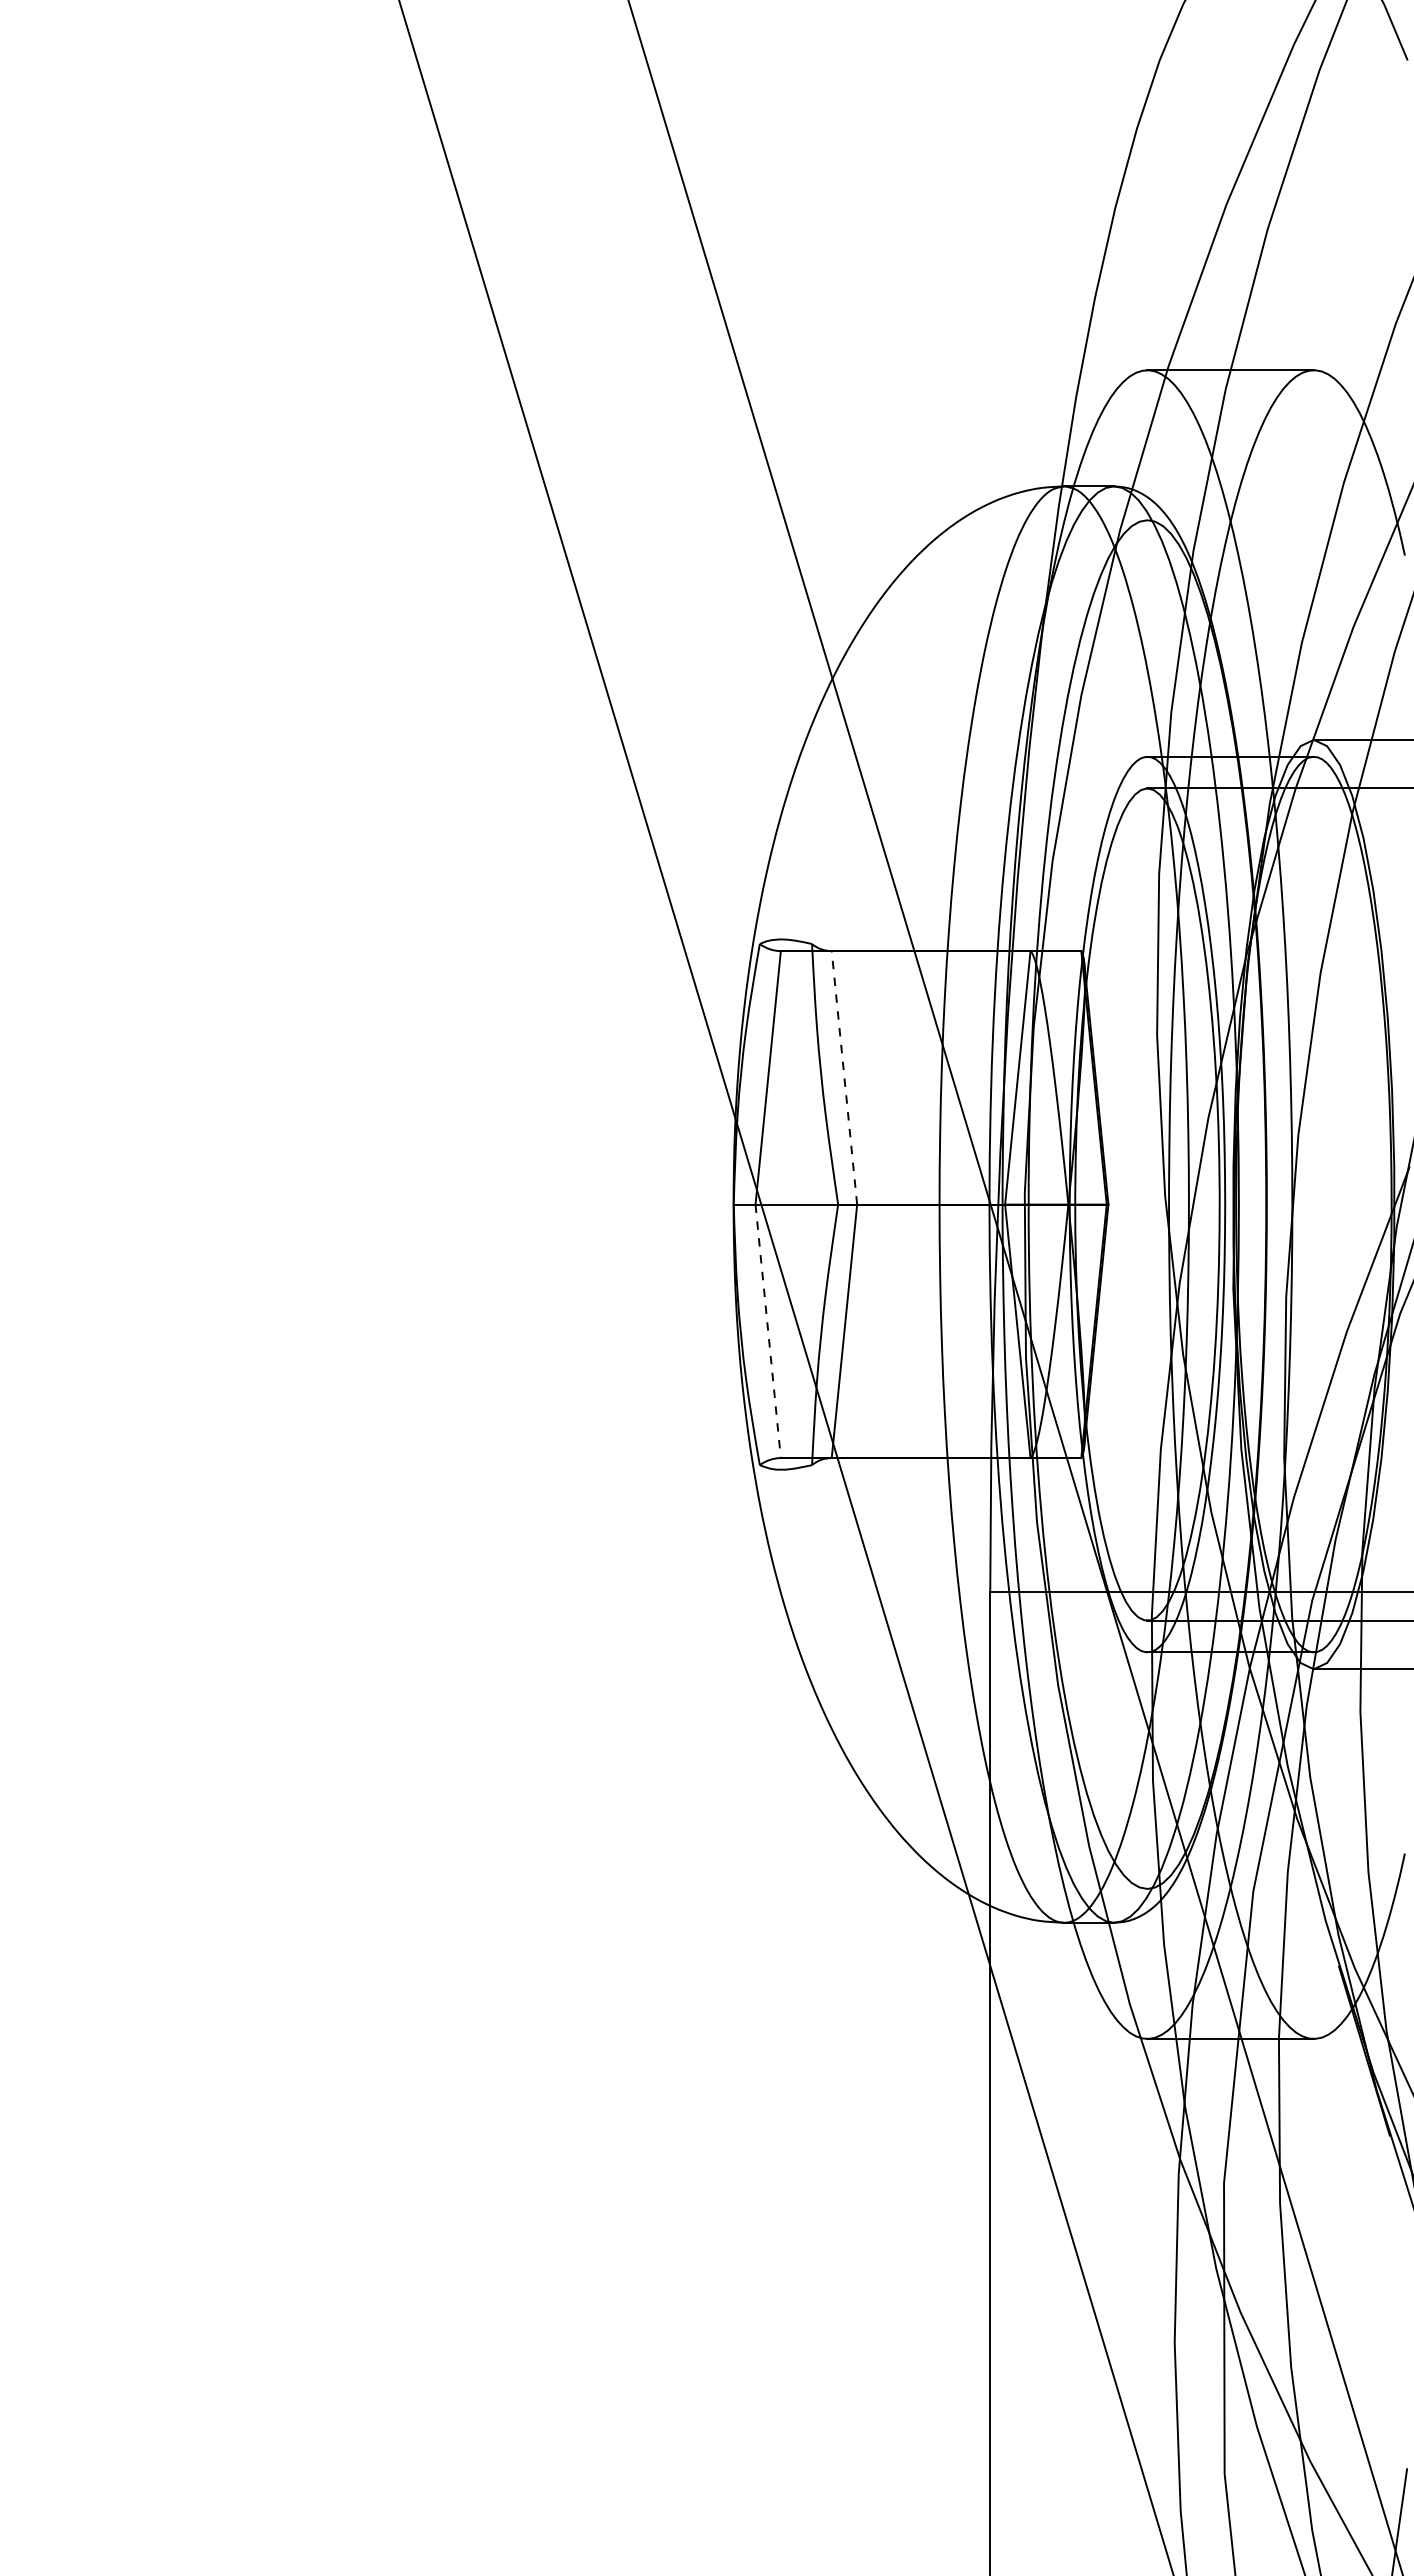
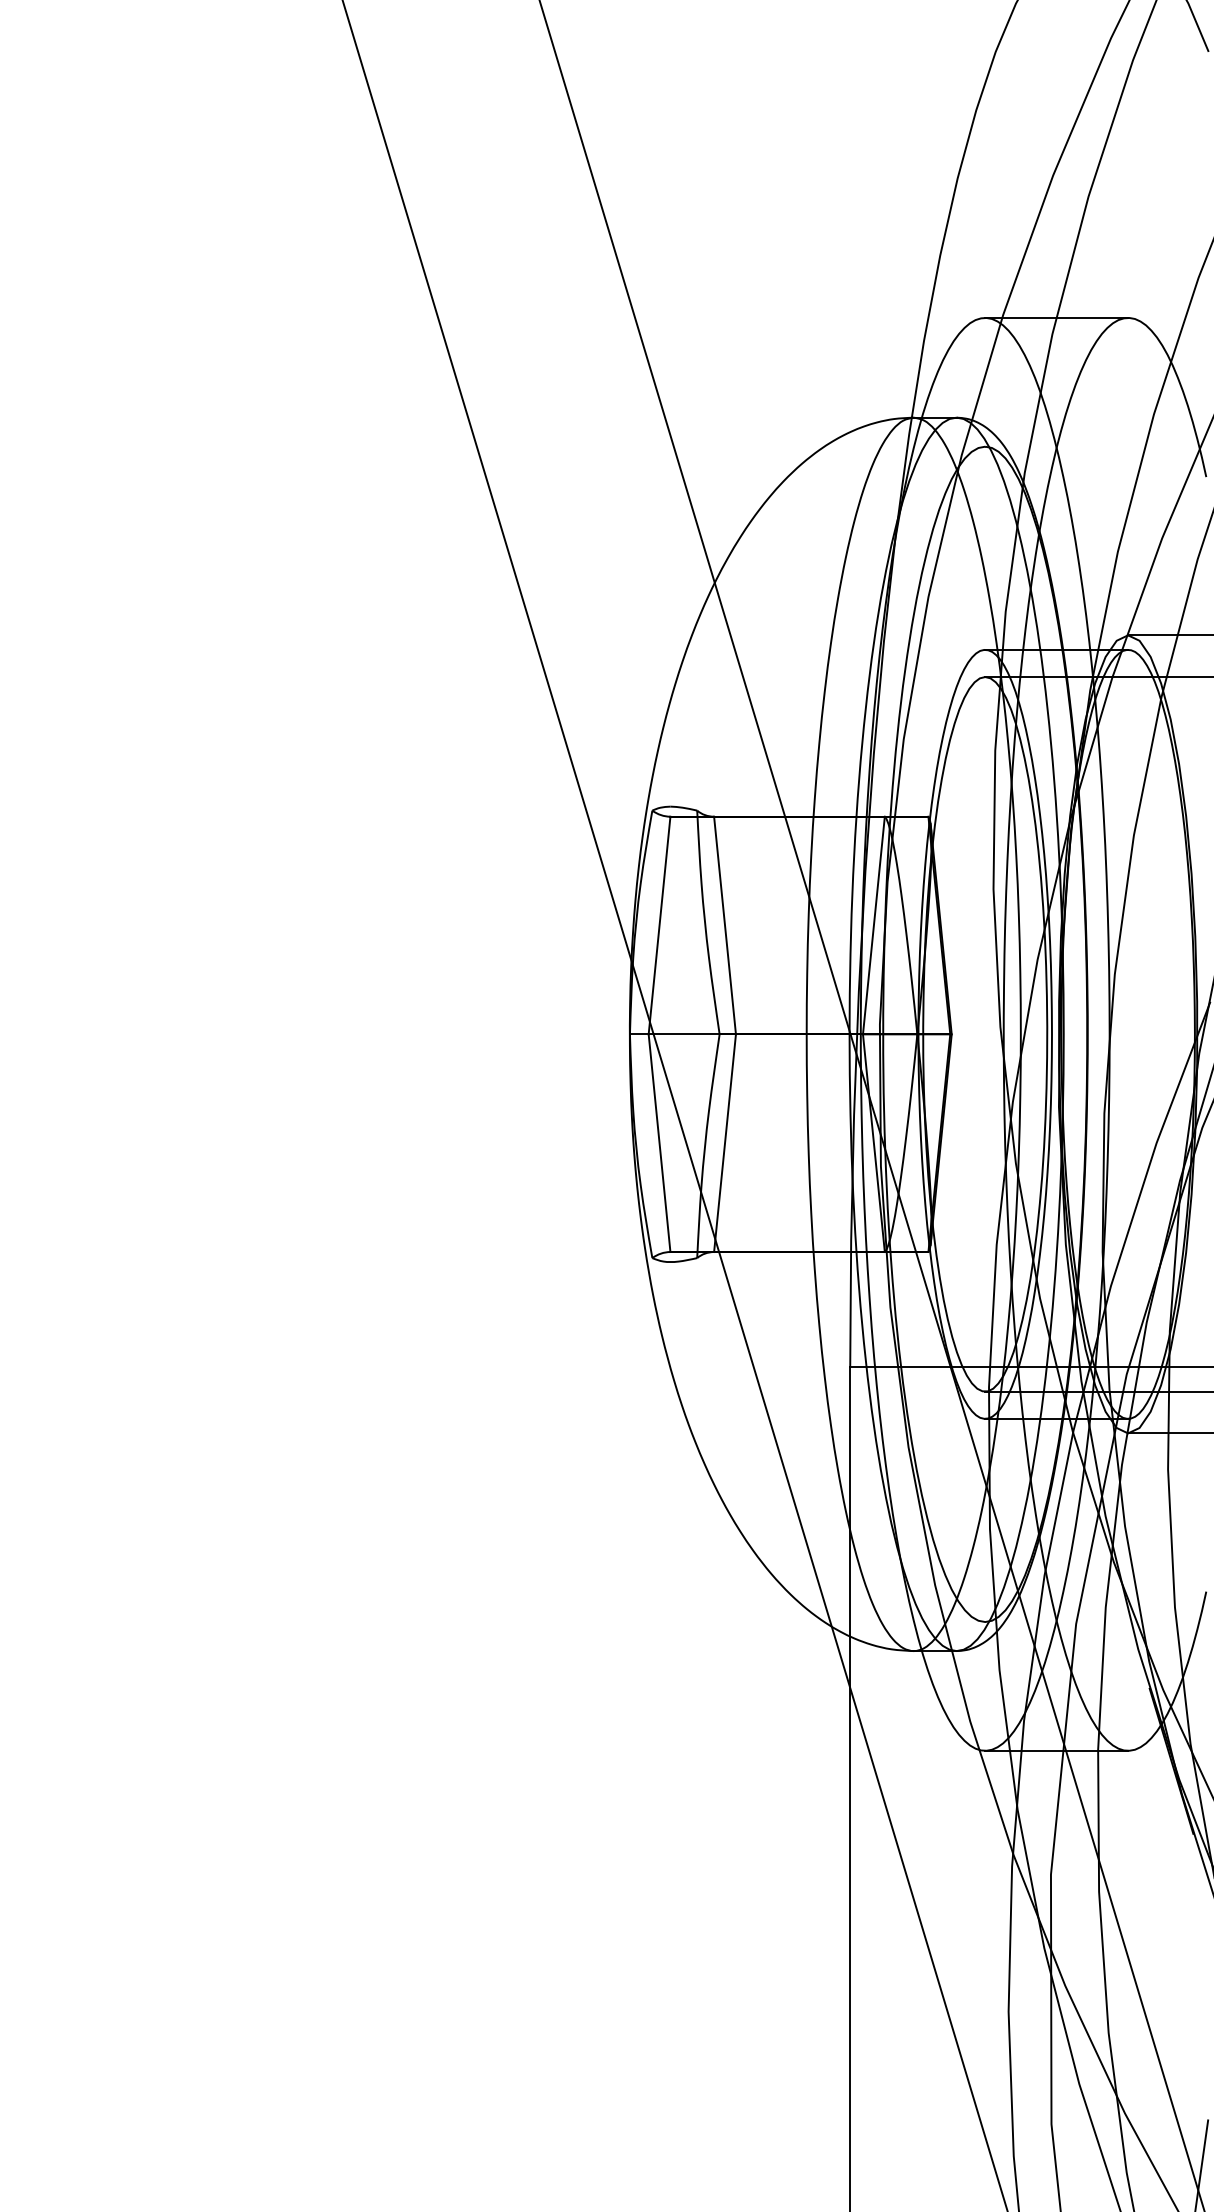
line: (844, 1077) -> (725, 925), dashed -> solid
line: (768, 1331) -> (659, 1143), dashed -> solid

